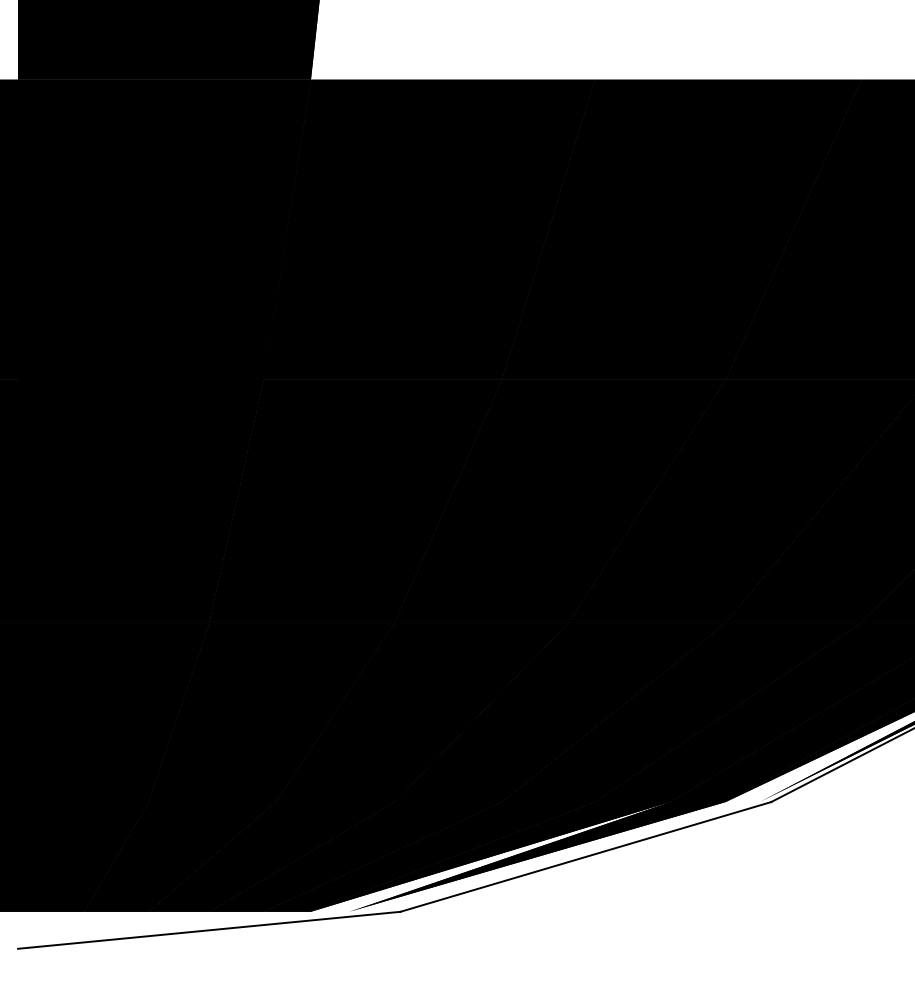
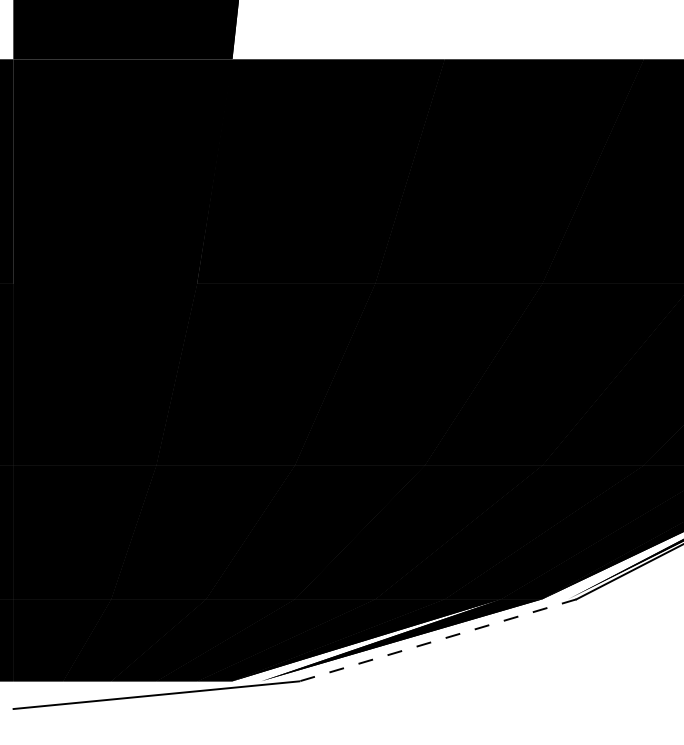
line: (585, 857) -> (437, 640), solid -> dashed

